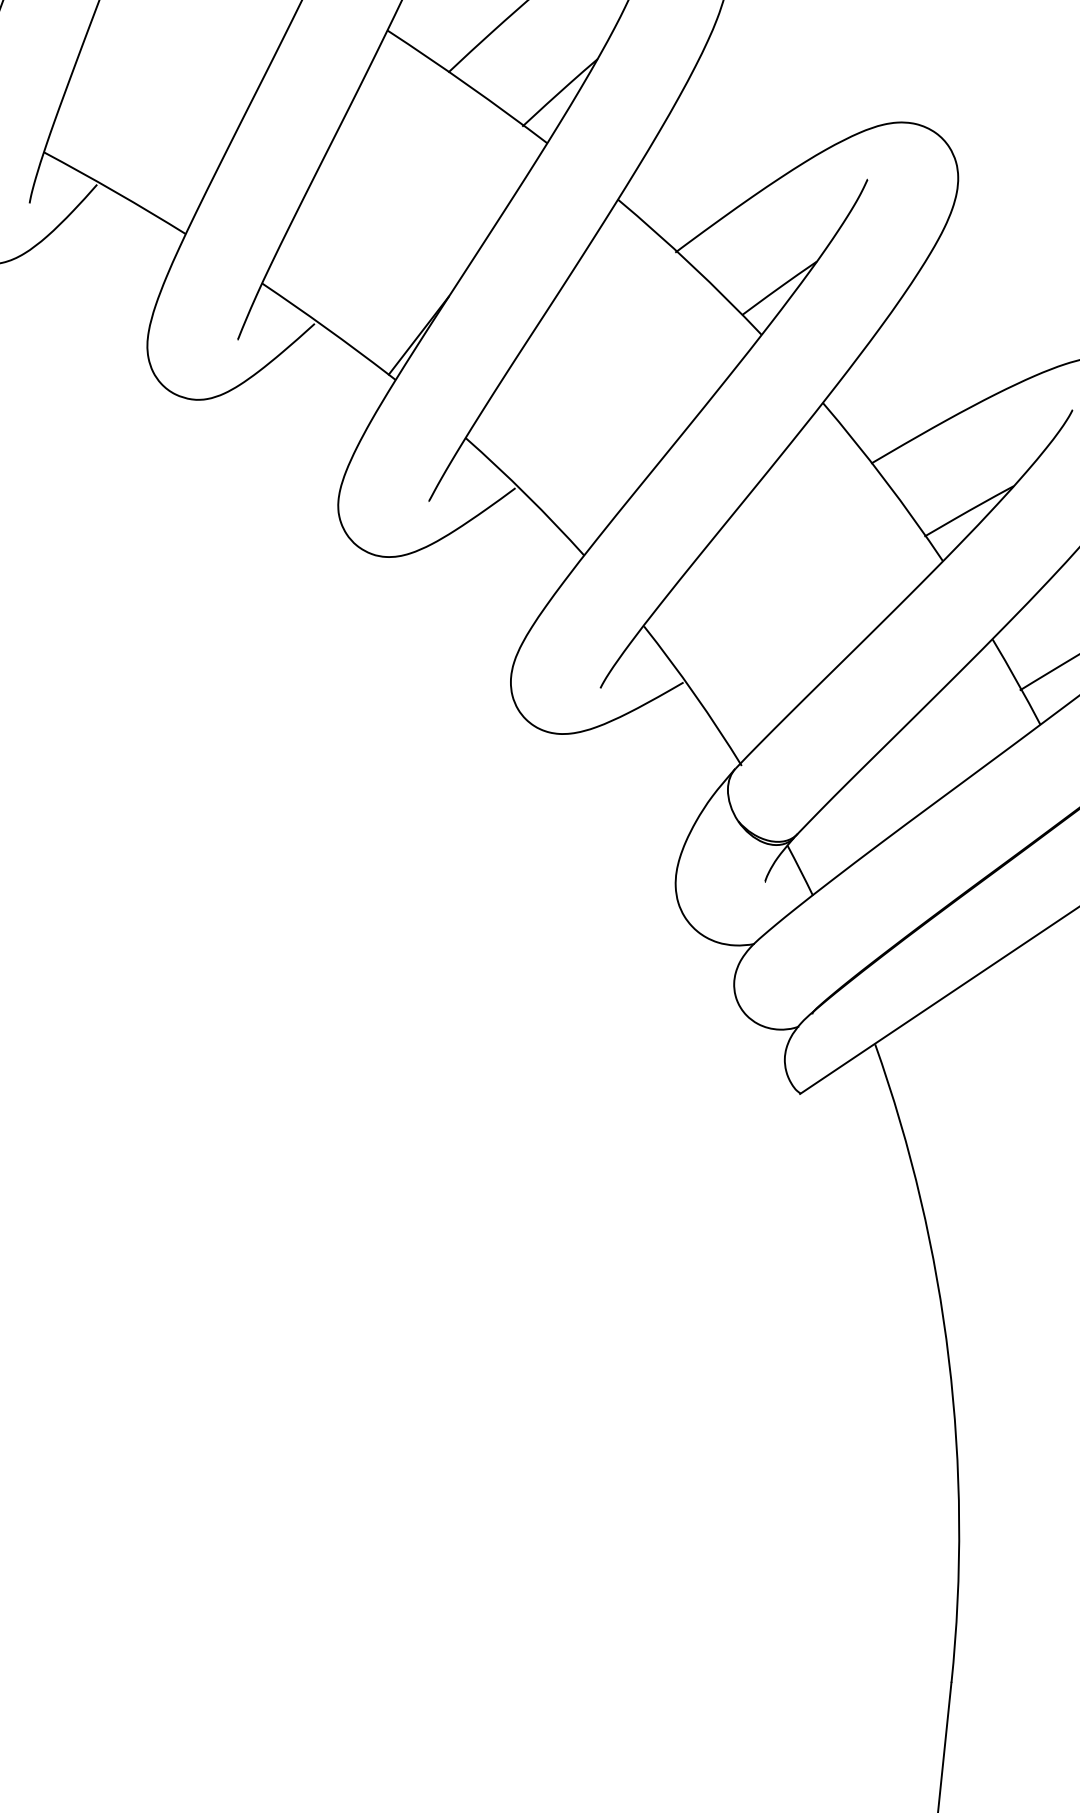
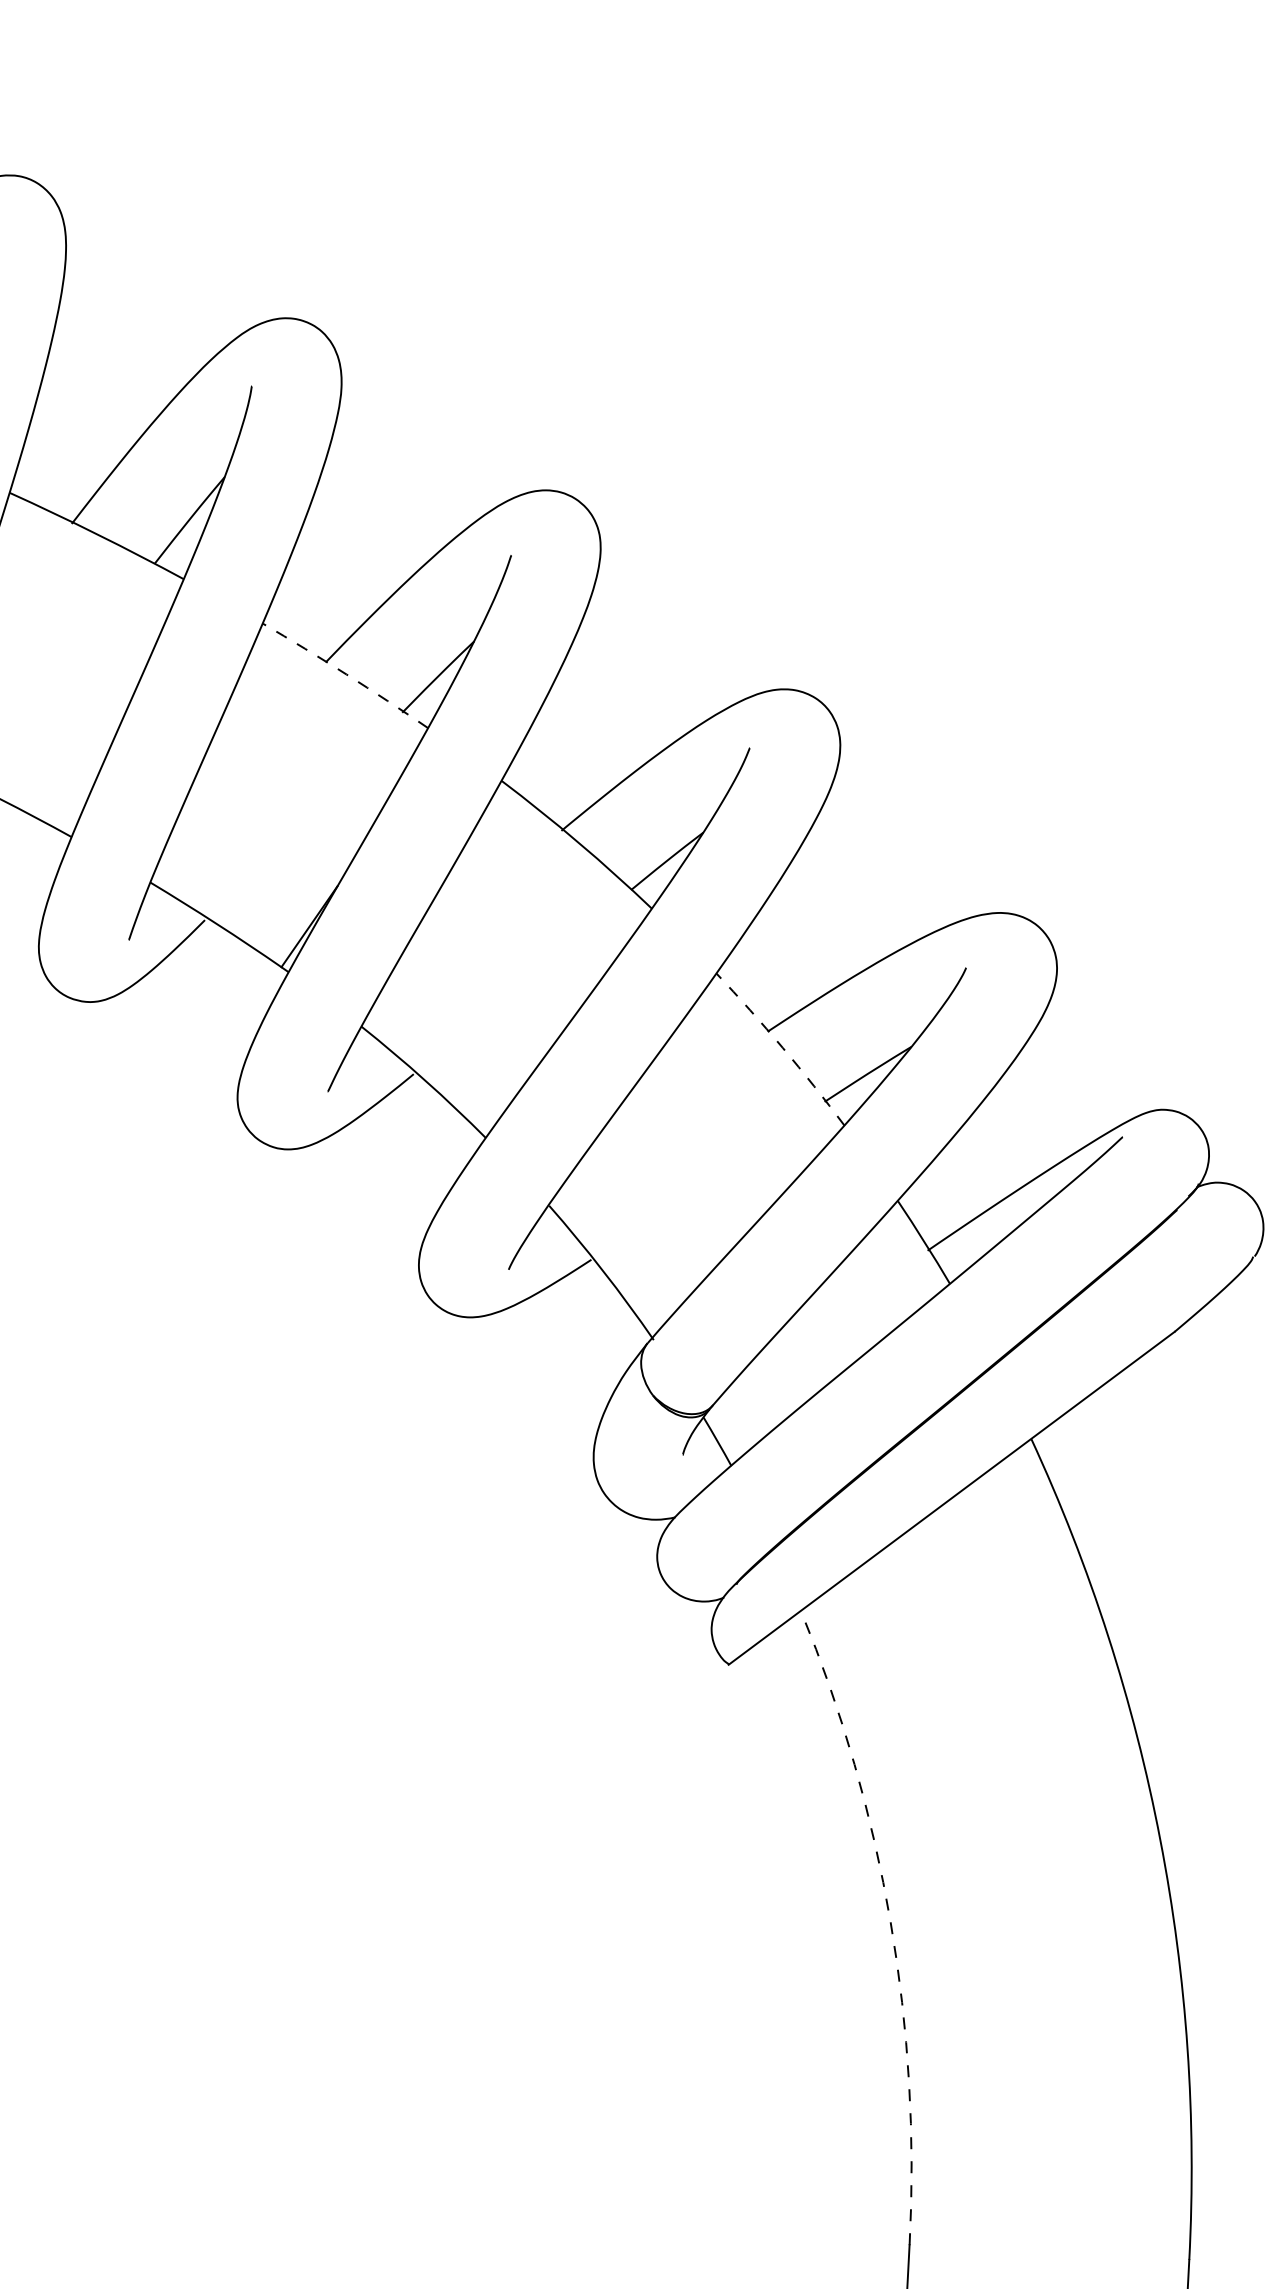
arc: (468, 85) -> (346, 674), solid -> dashed
arc: (885, 480) -> (782, 1047), solid -> dashed
arc: (948, 1359) -> (890, 1922), solid -> dashed

